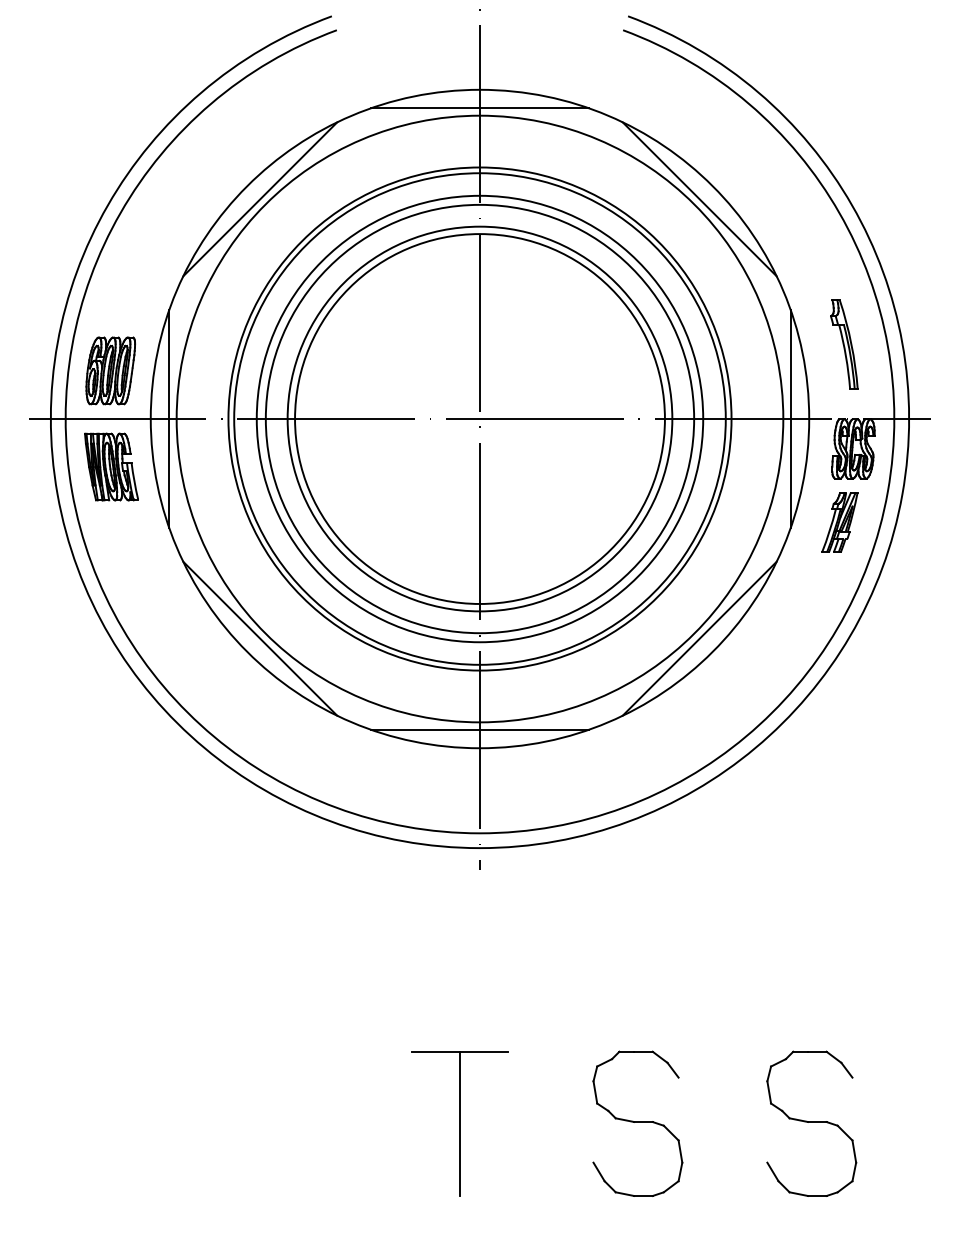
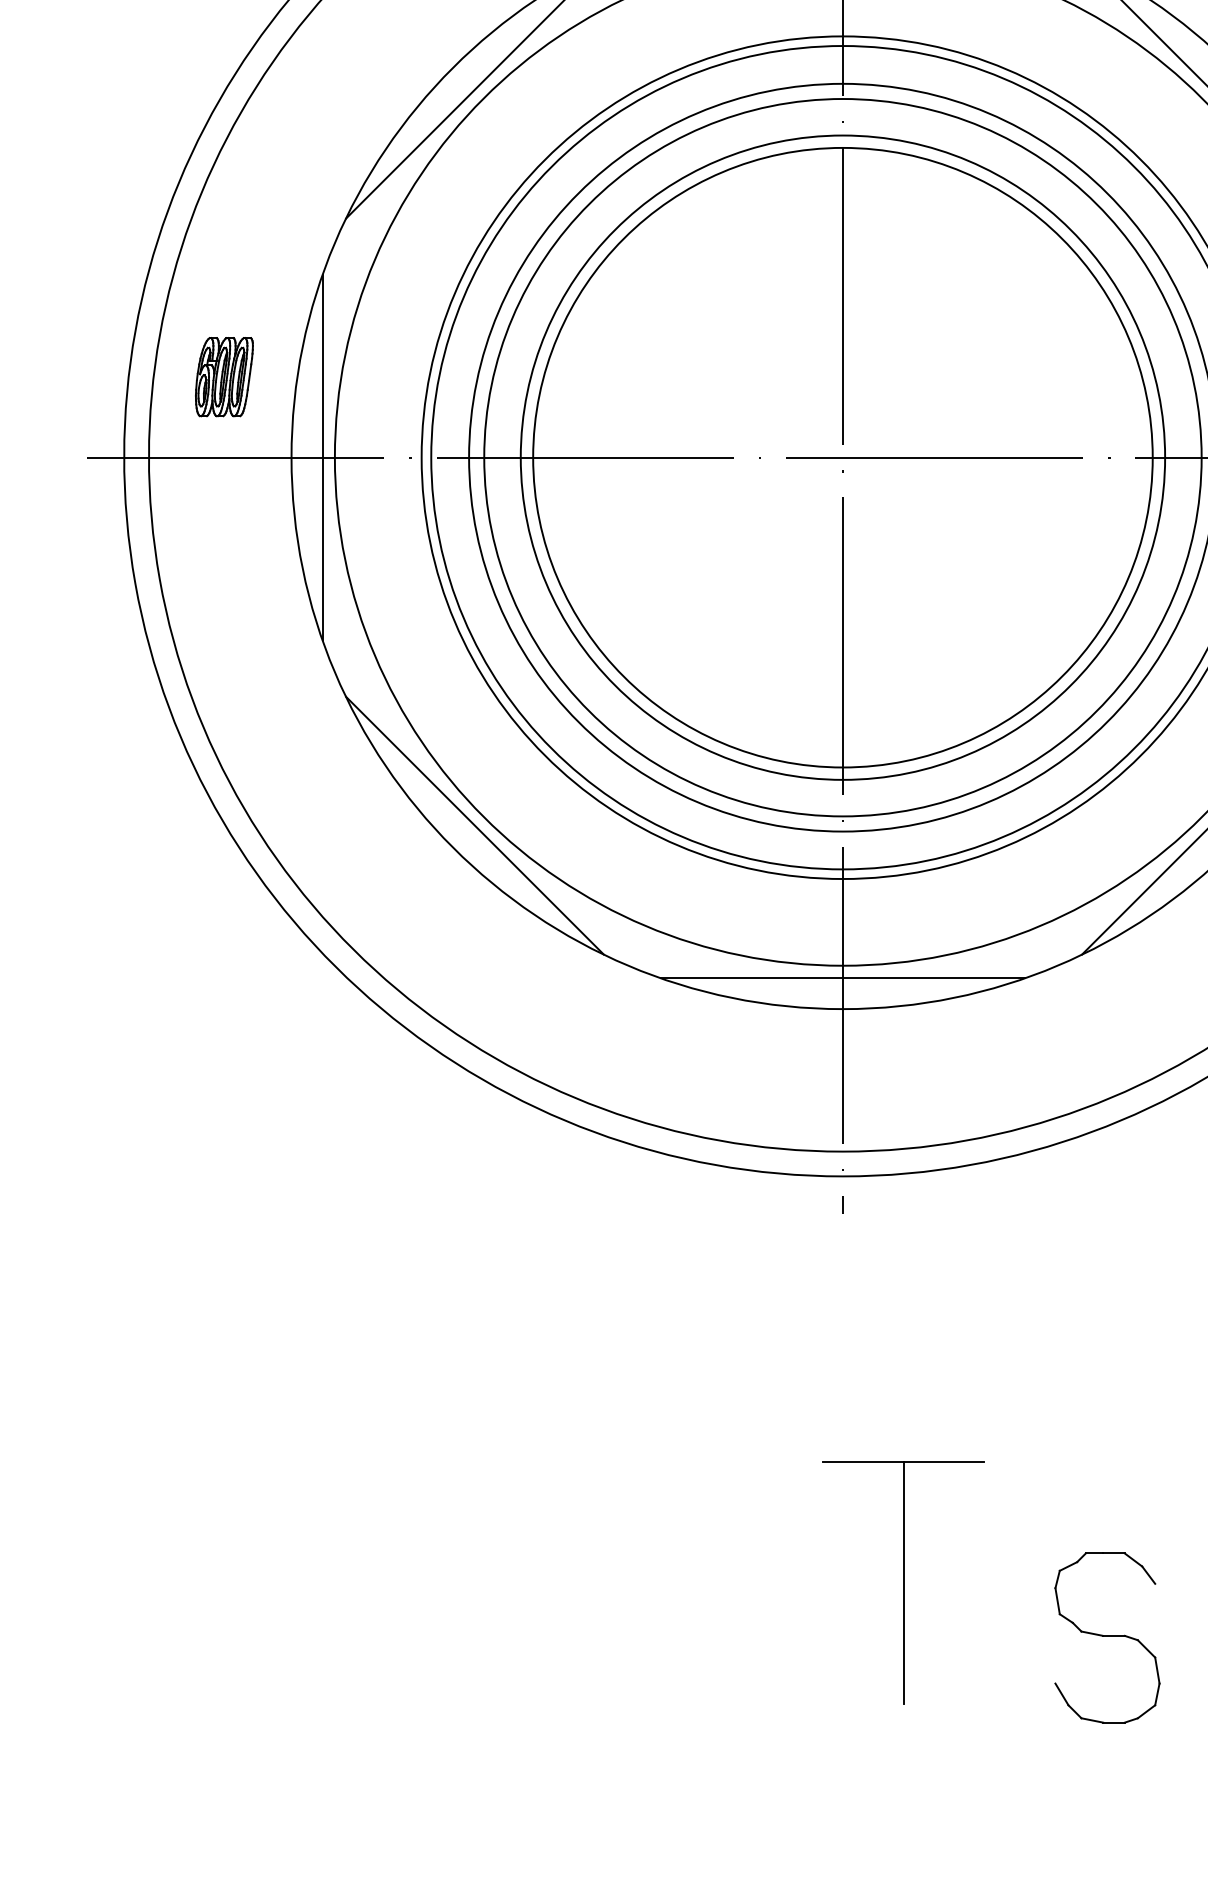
part: (110, 370) -> (224, 376), size x0.7
part: (111, 466) -> (225, 537), removed
part: (459, 1123) -> (902, 1582), moved
part: (637, 1123) -> (1106, 1637), size x0.7

